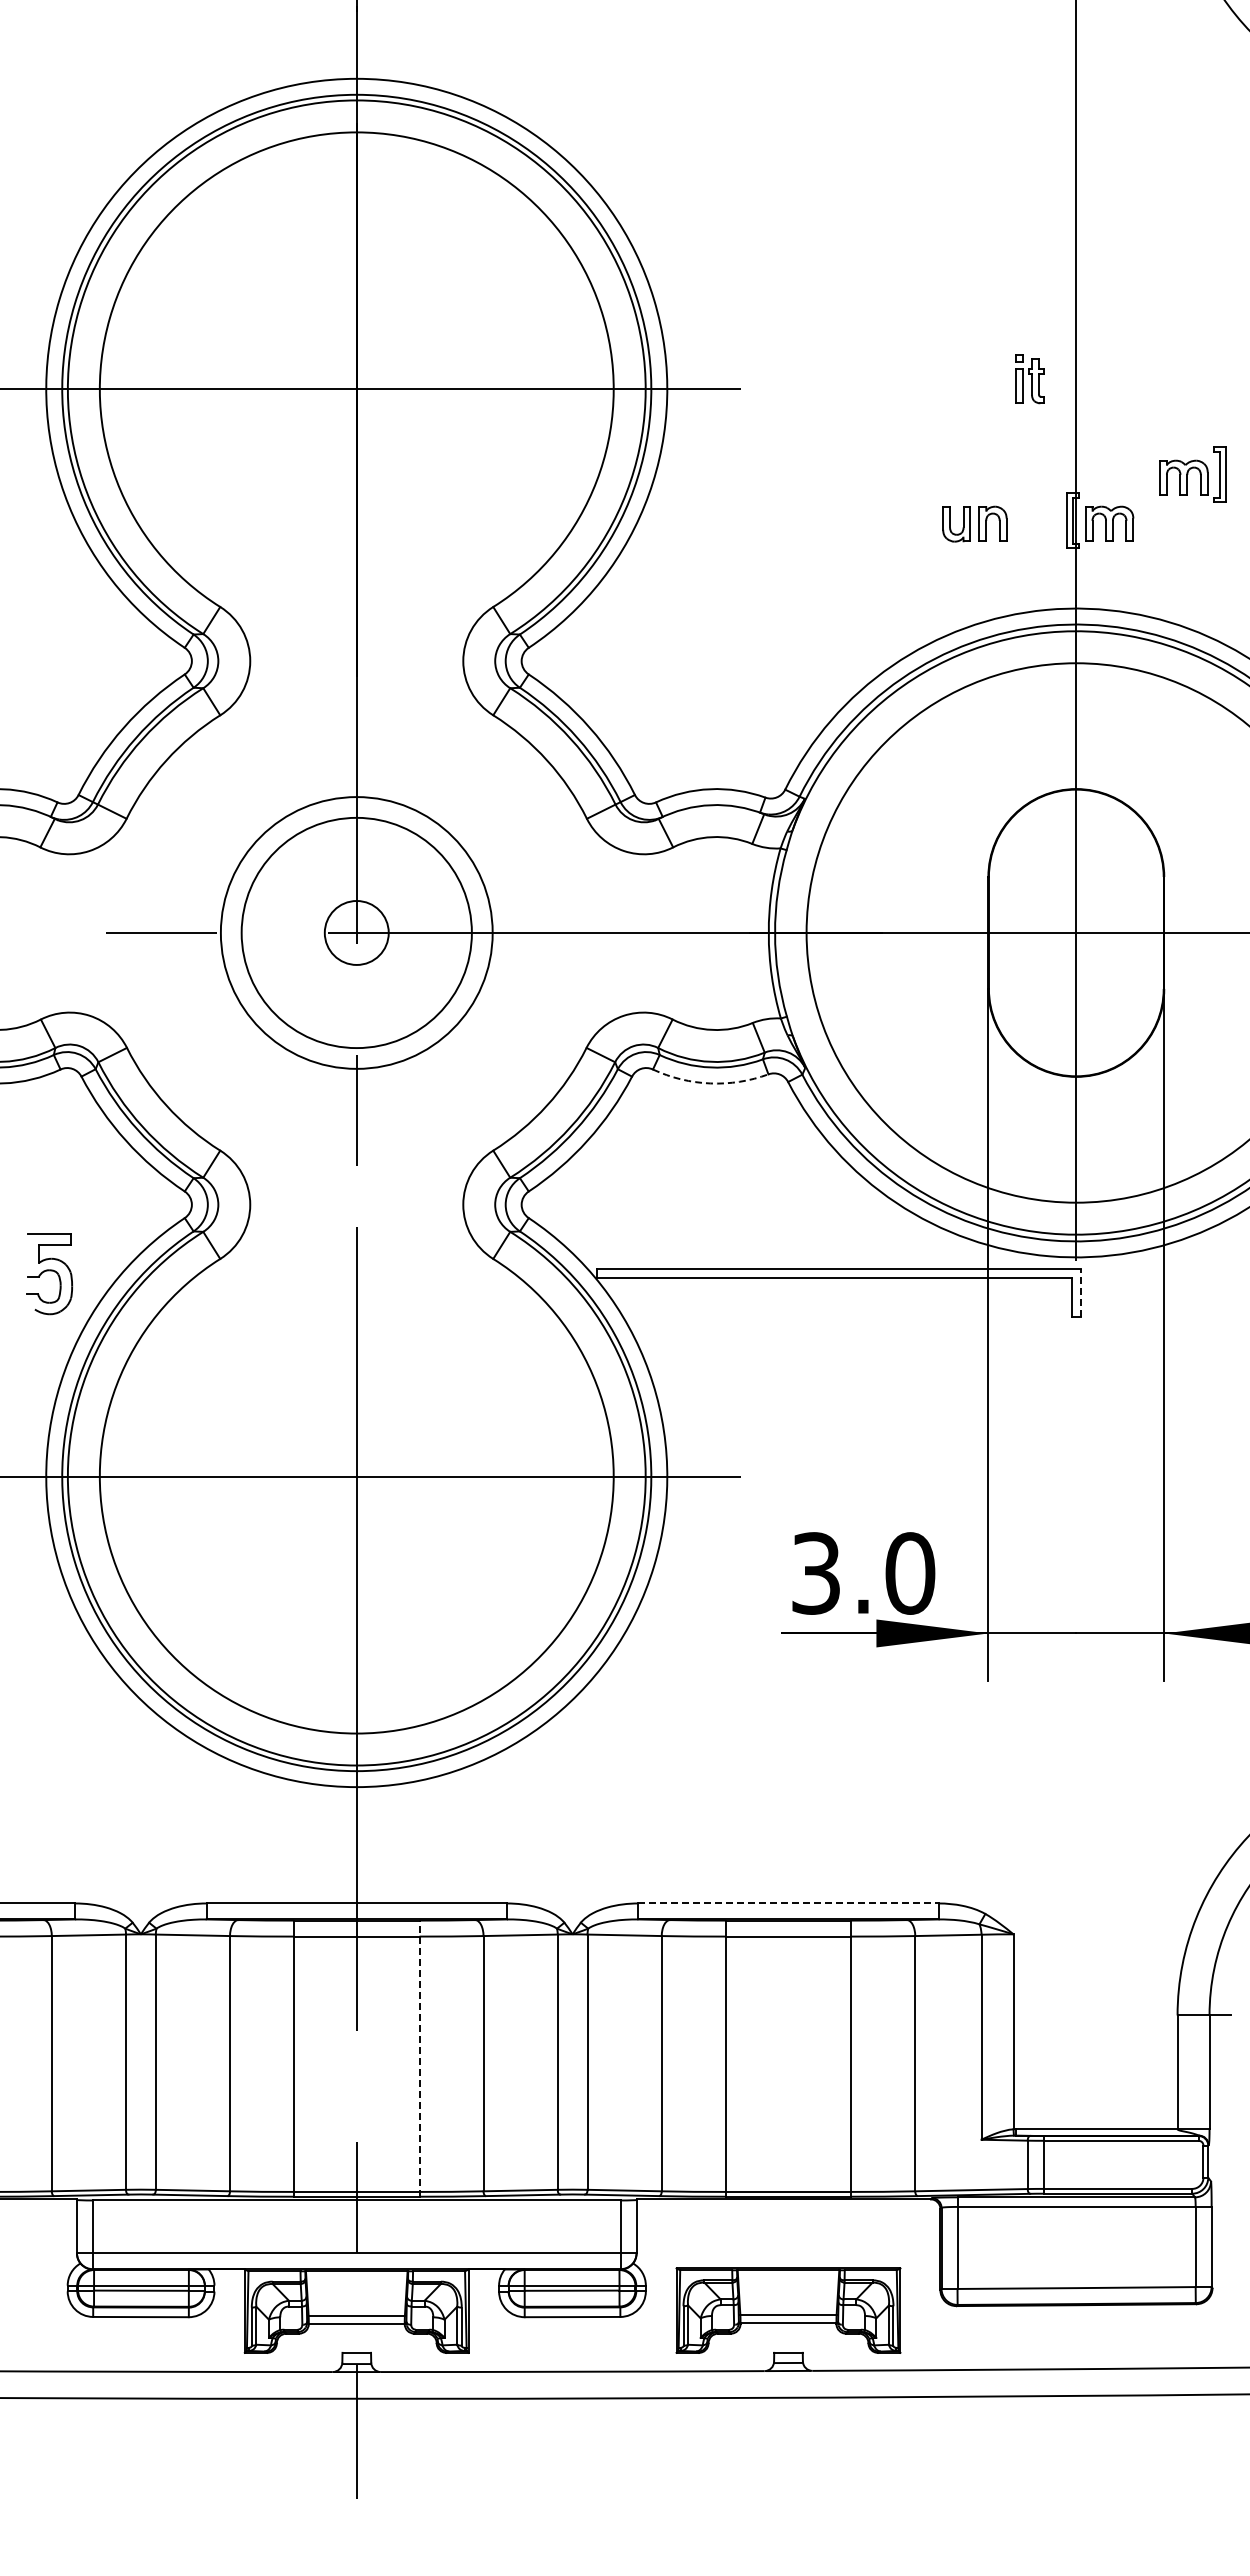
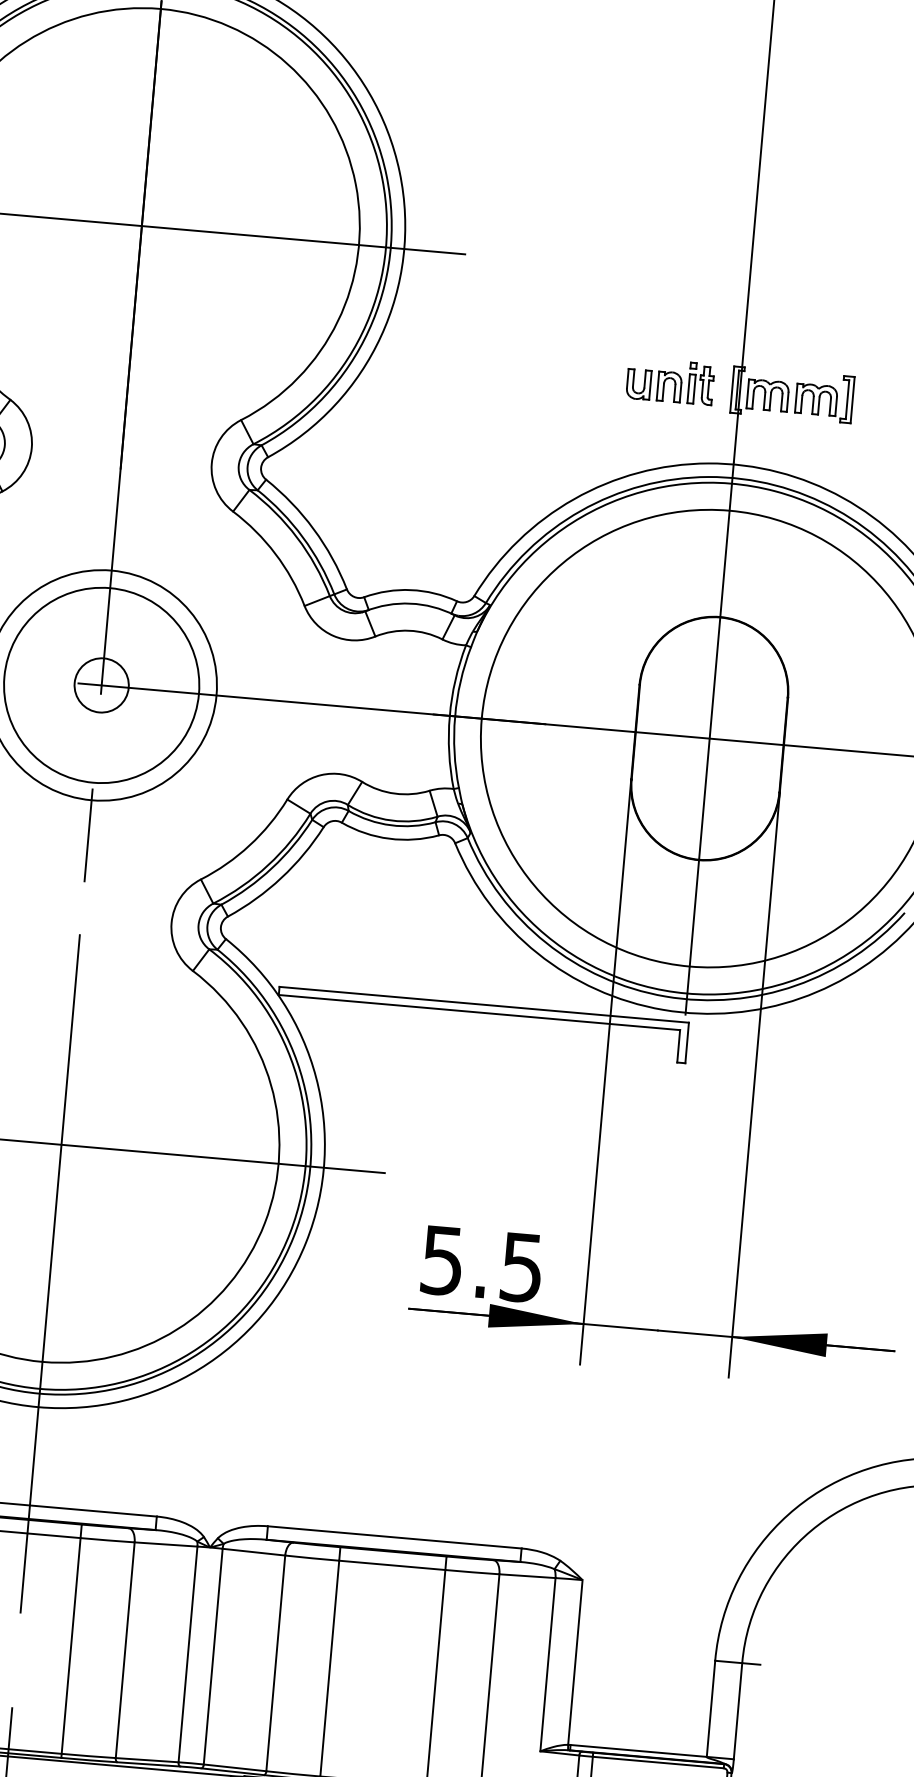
part: (1029, 379) -> (700, 384), moved
part: (1192, 474) -> (823, 397), moved
arc: (710, 1083) -> (389, 838), dashed -> solid
line: (1081, 1292) -> (687, 1042), dashed -> solid
text: (863, 1573) -> (482, 1264), 3.0 -> 5.5
line: (789, 1903) -> (395, 1537), dashed -> solid
line: (419, 2058) -> (71, 1641), dashed -> solid

